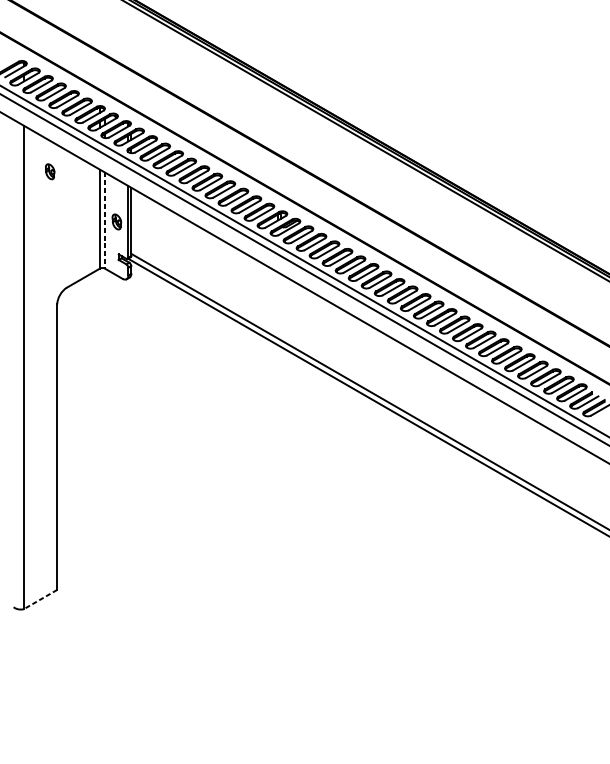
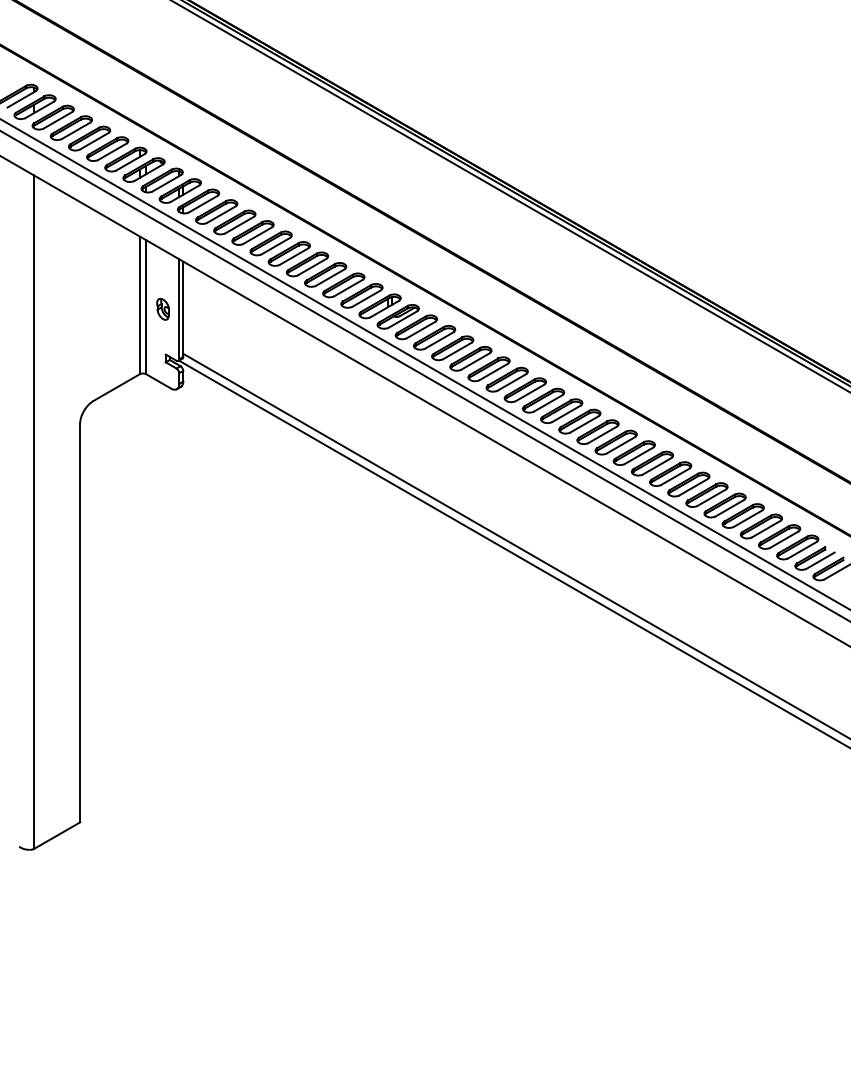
part: (50, 171) -> (70, 238), removed
line: (104, 220) -> (146, 307), dashed -> solid
line: (40, 599) -> (56, 835), dashed -> solid

